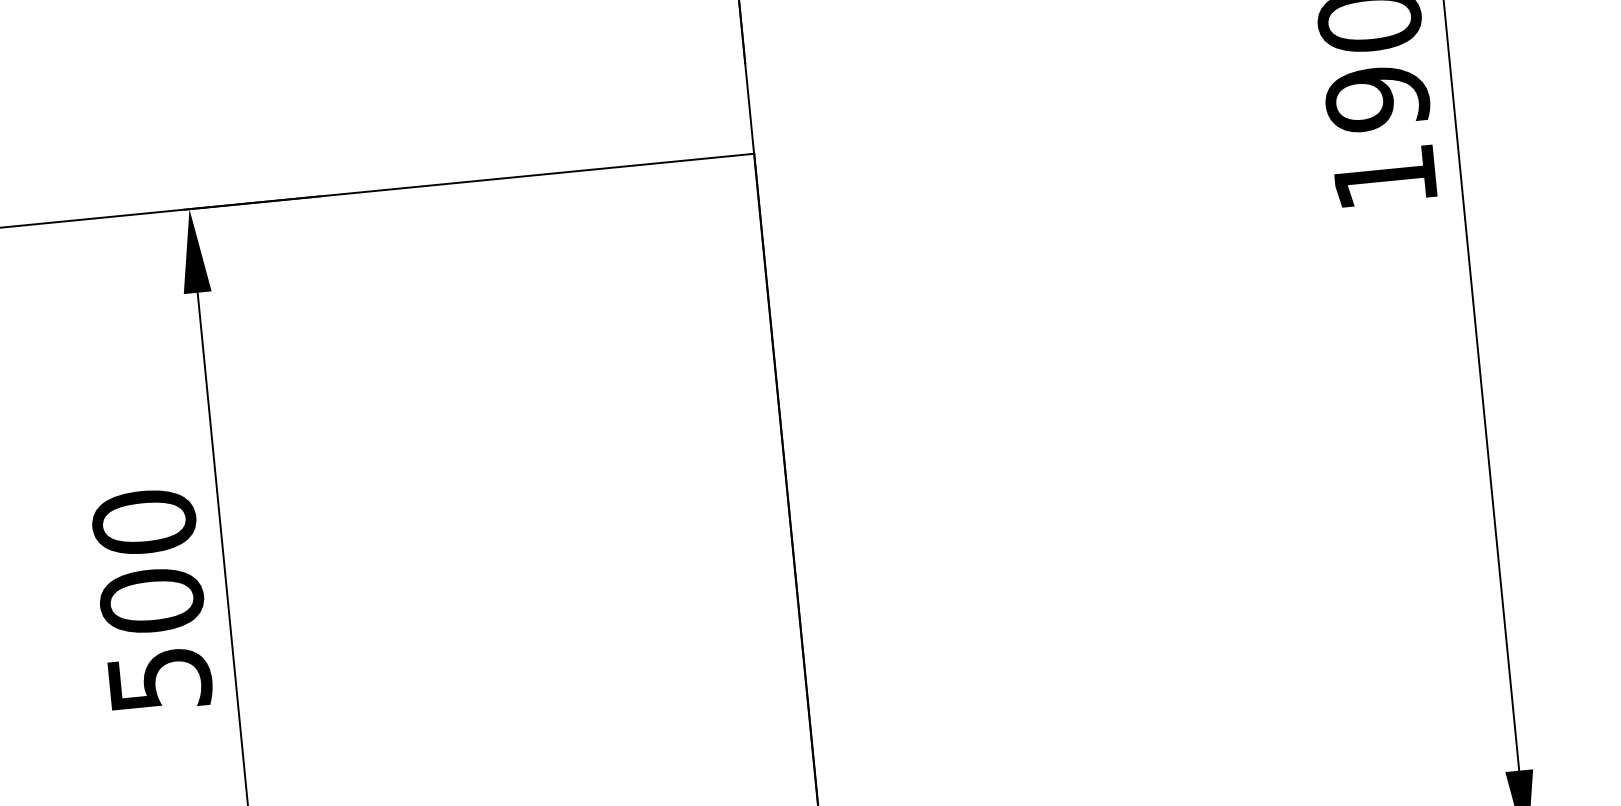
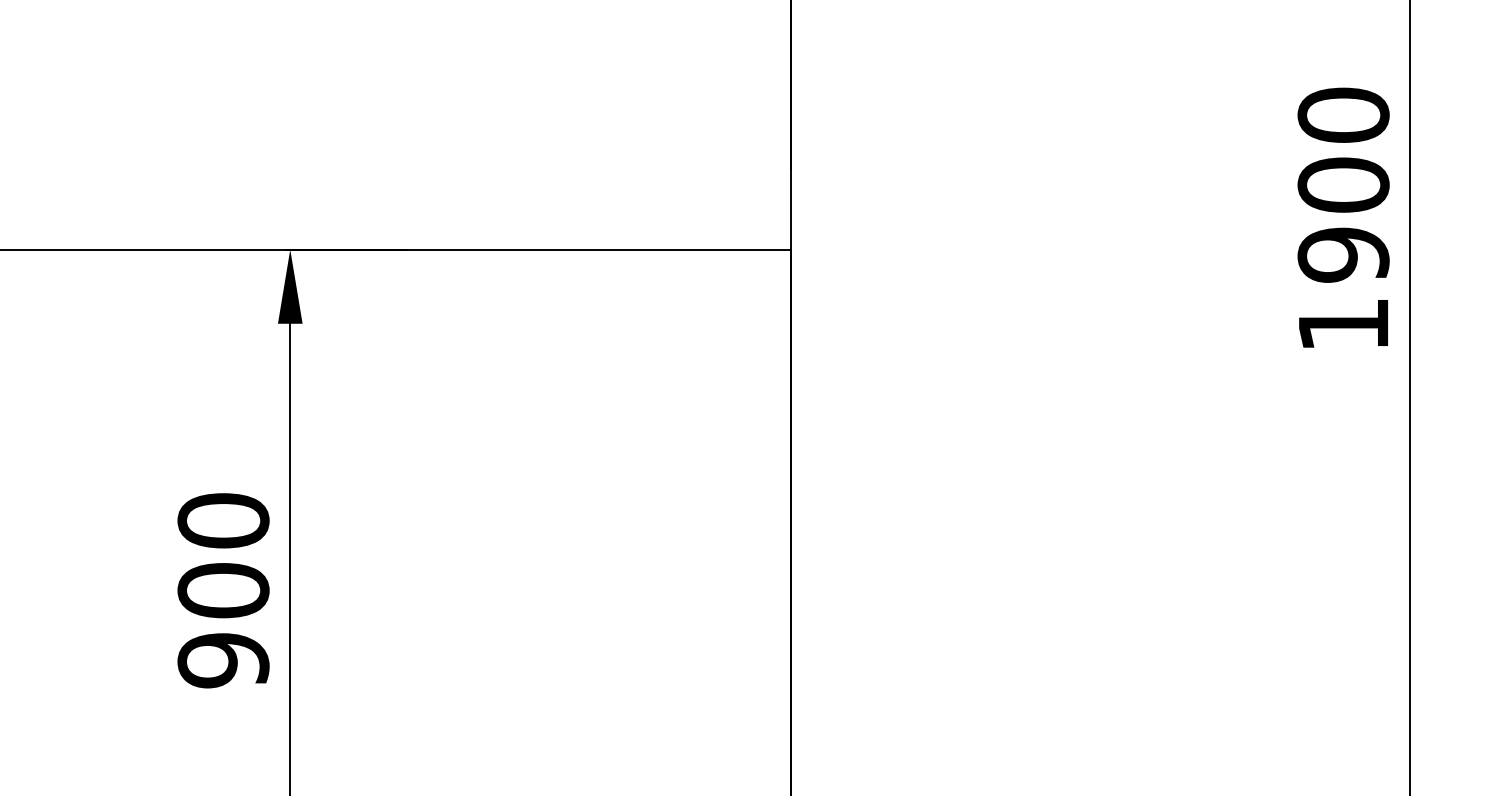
text: (159, 679) -> (223, 660), 500 -> 900

